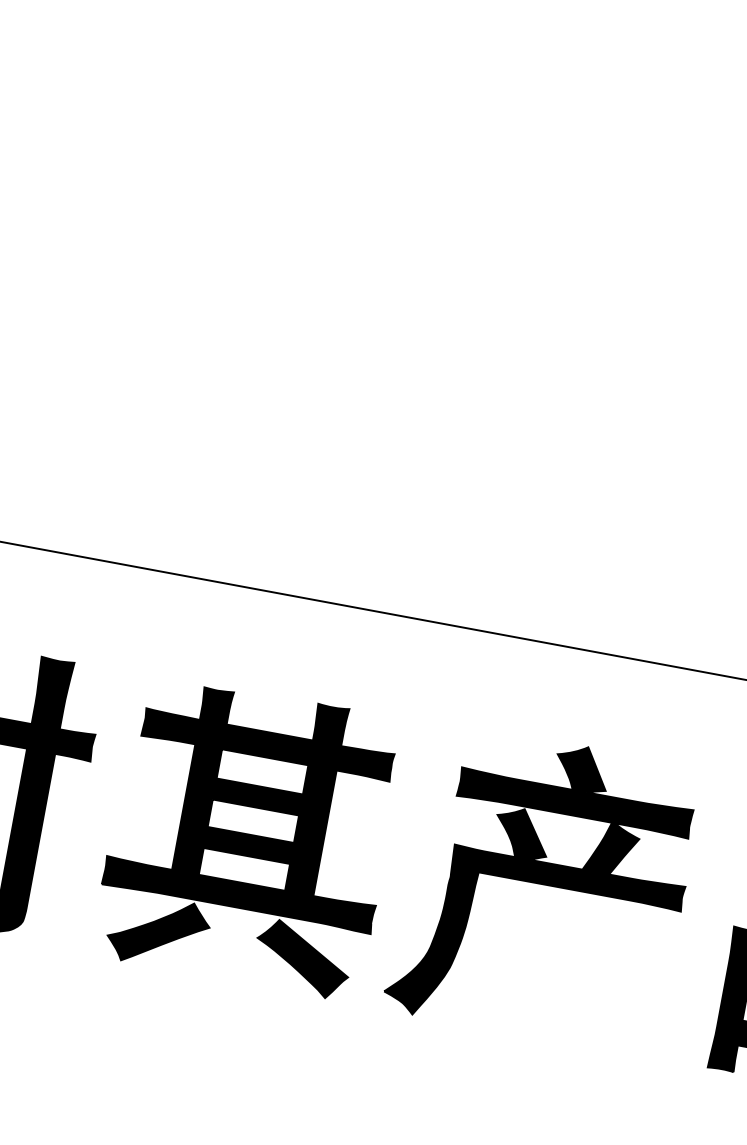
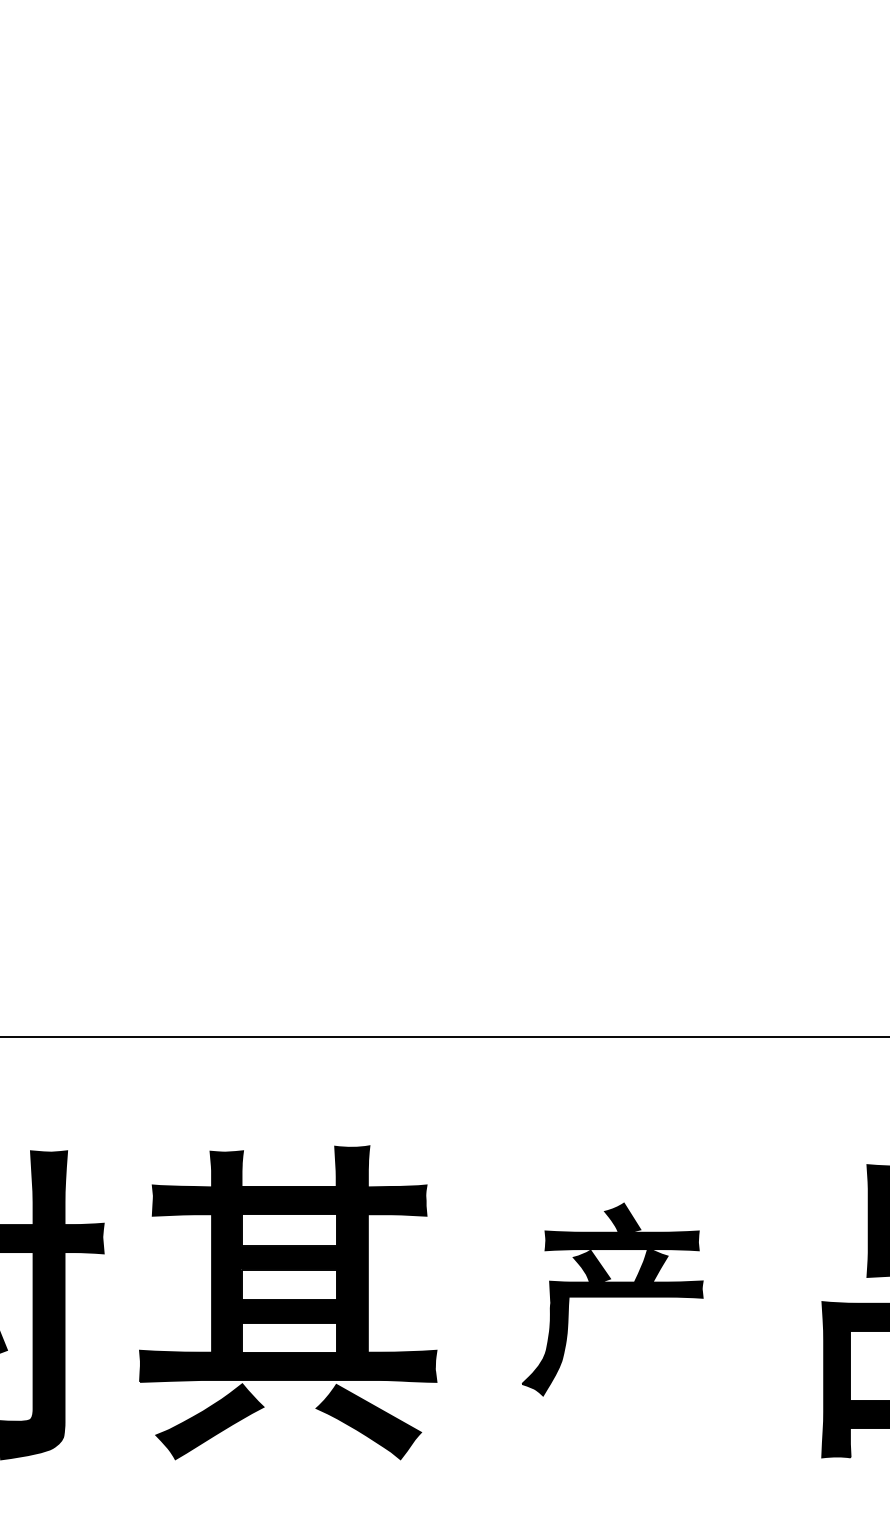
part: (544, 888) -> (612, 1299), size x0.6

